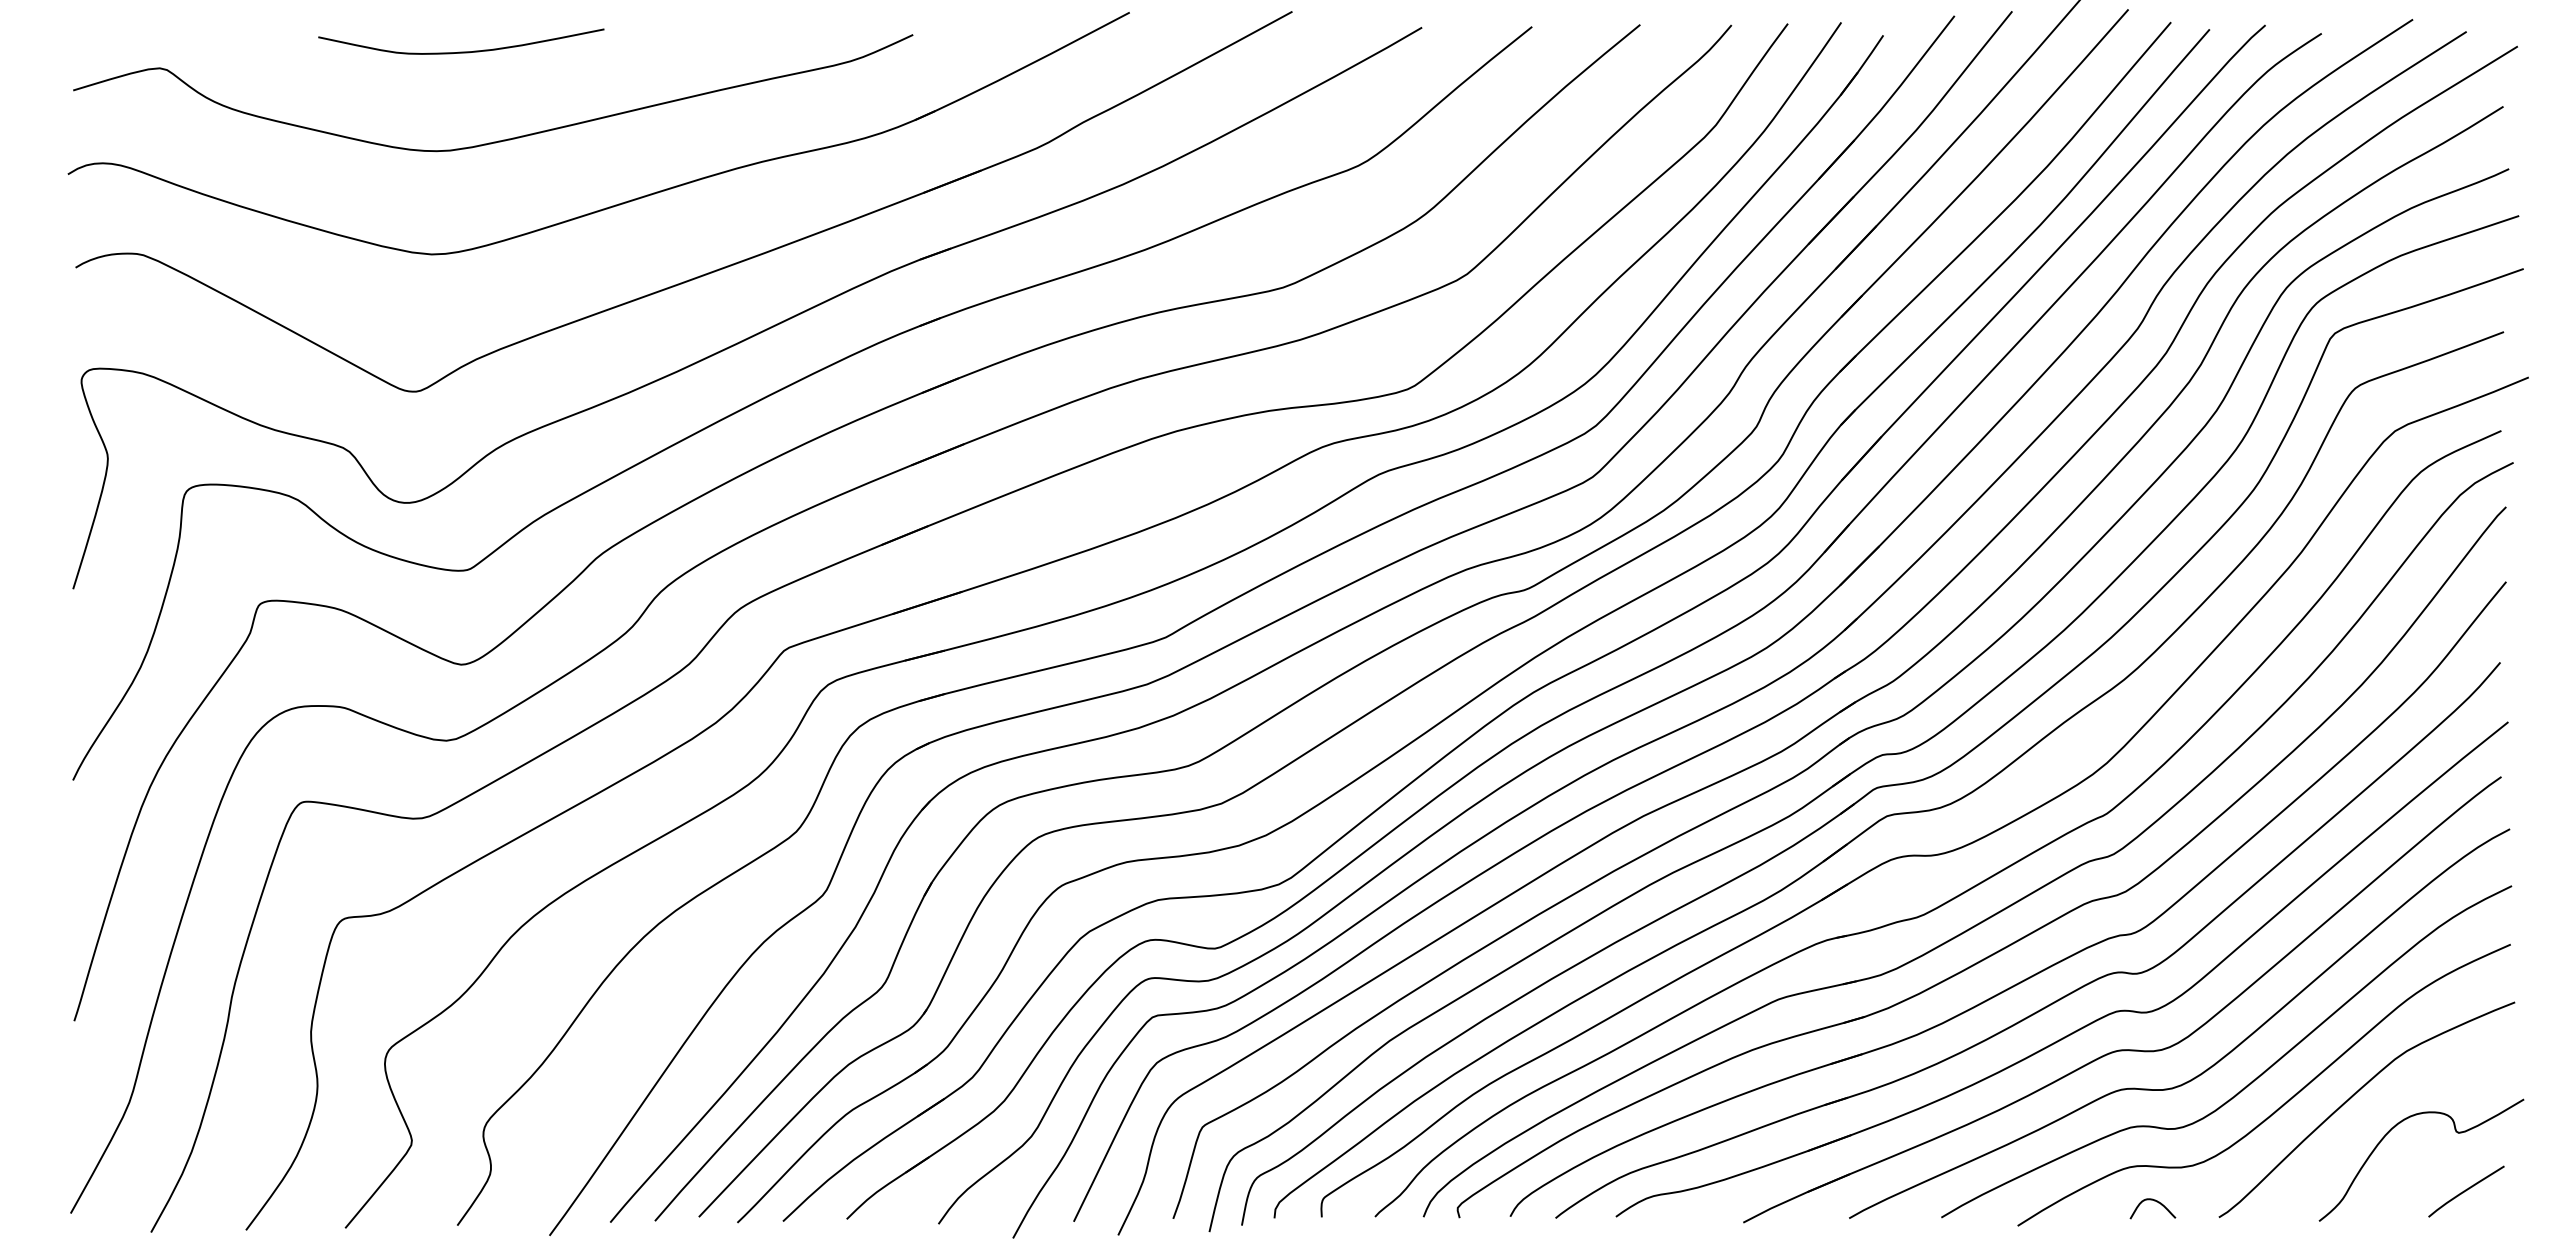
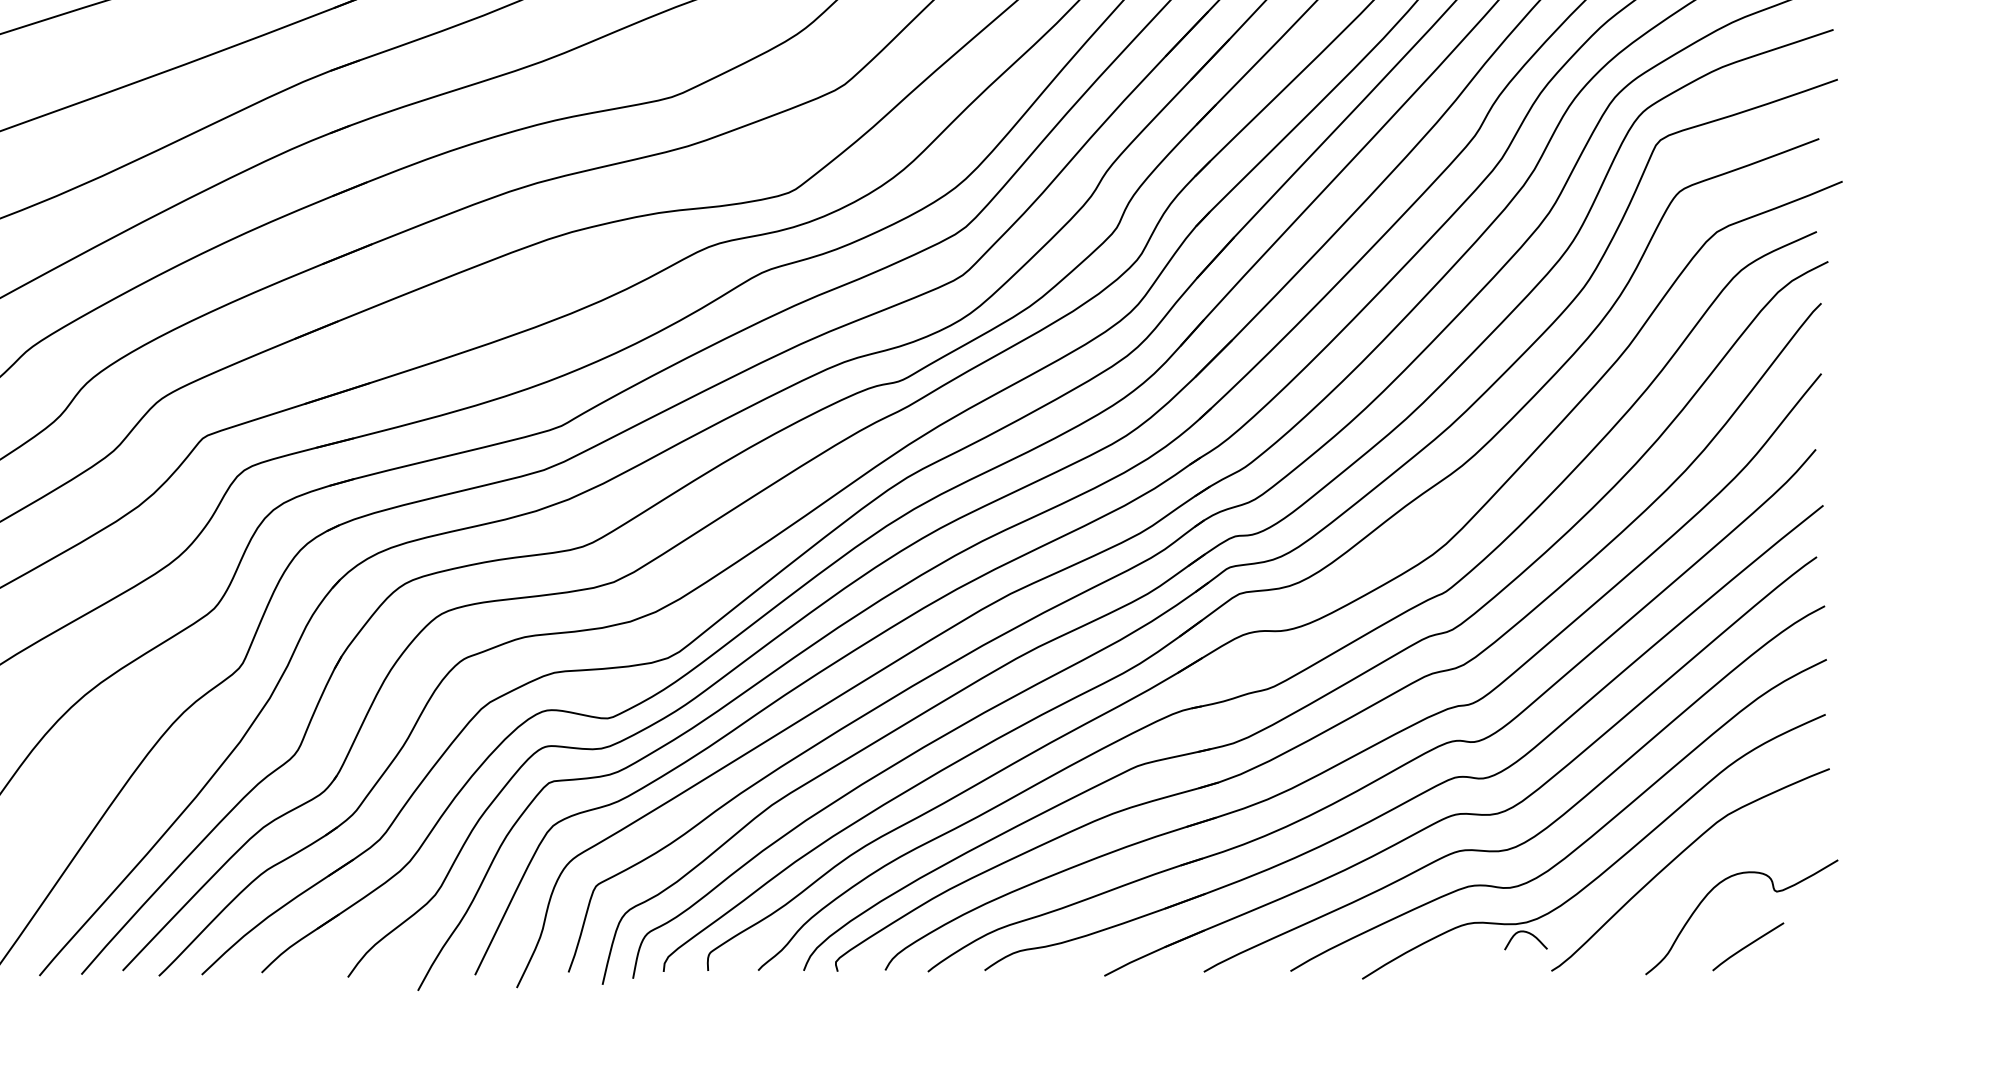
curve: (2466, 1191) -> (1748, 946), moved
curve: (2156, 1202) -> (1529, 934), moved

